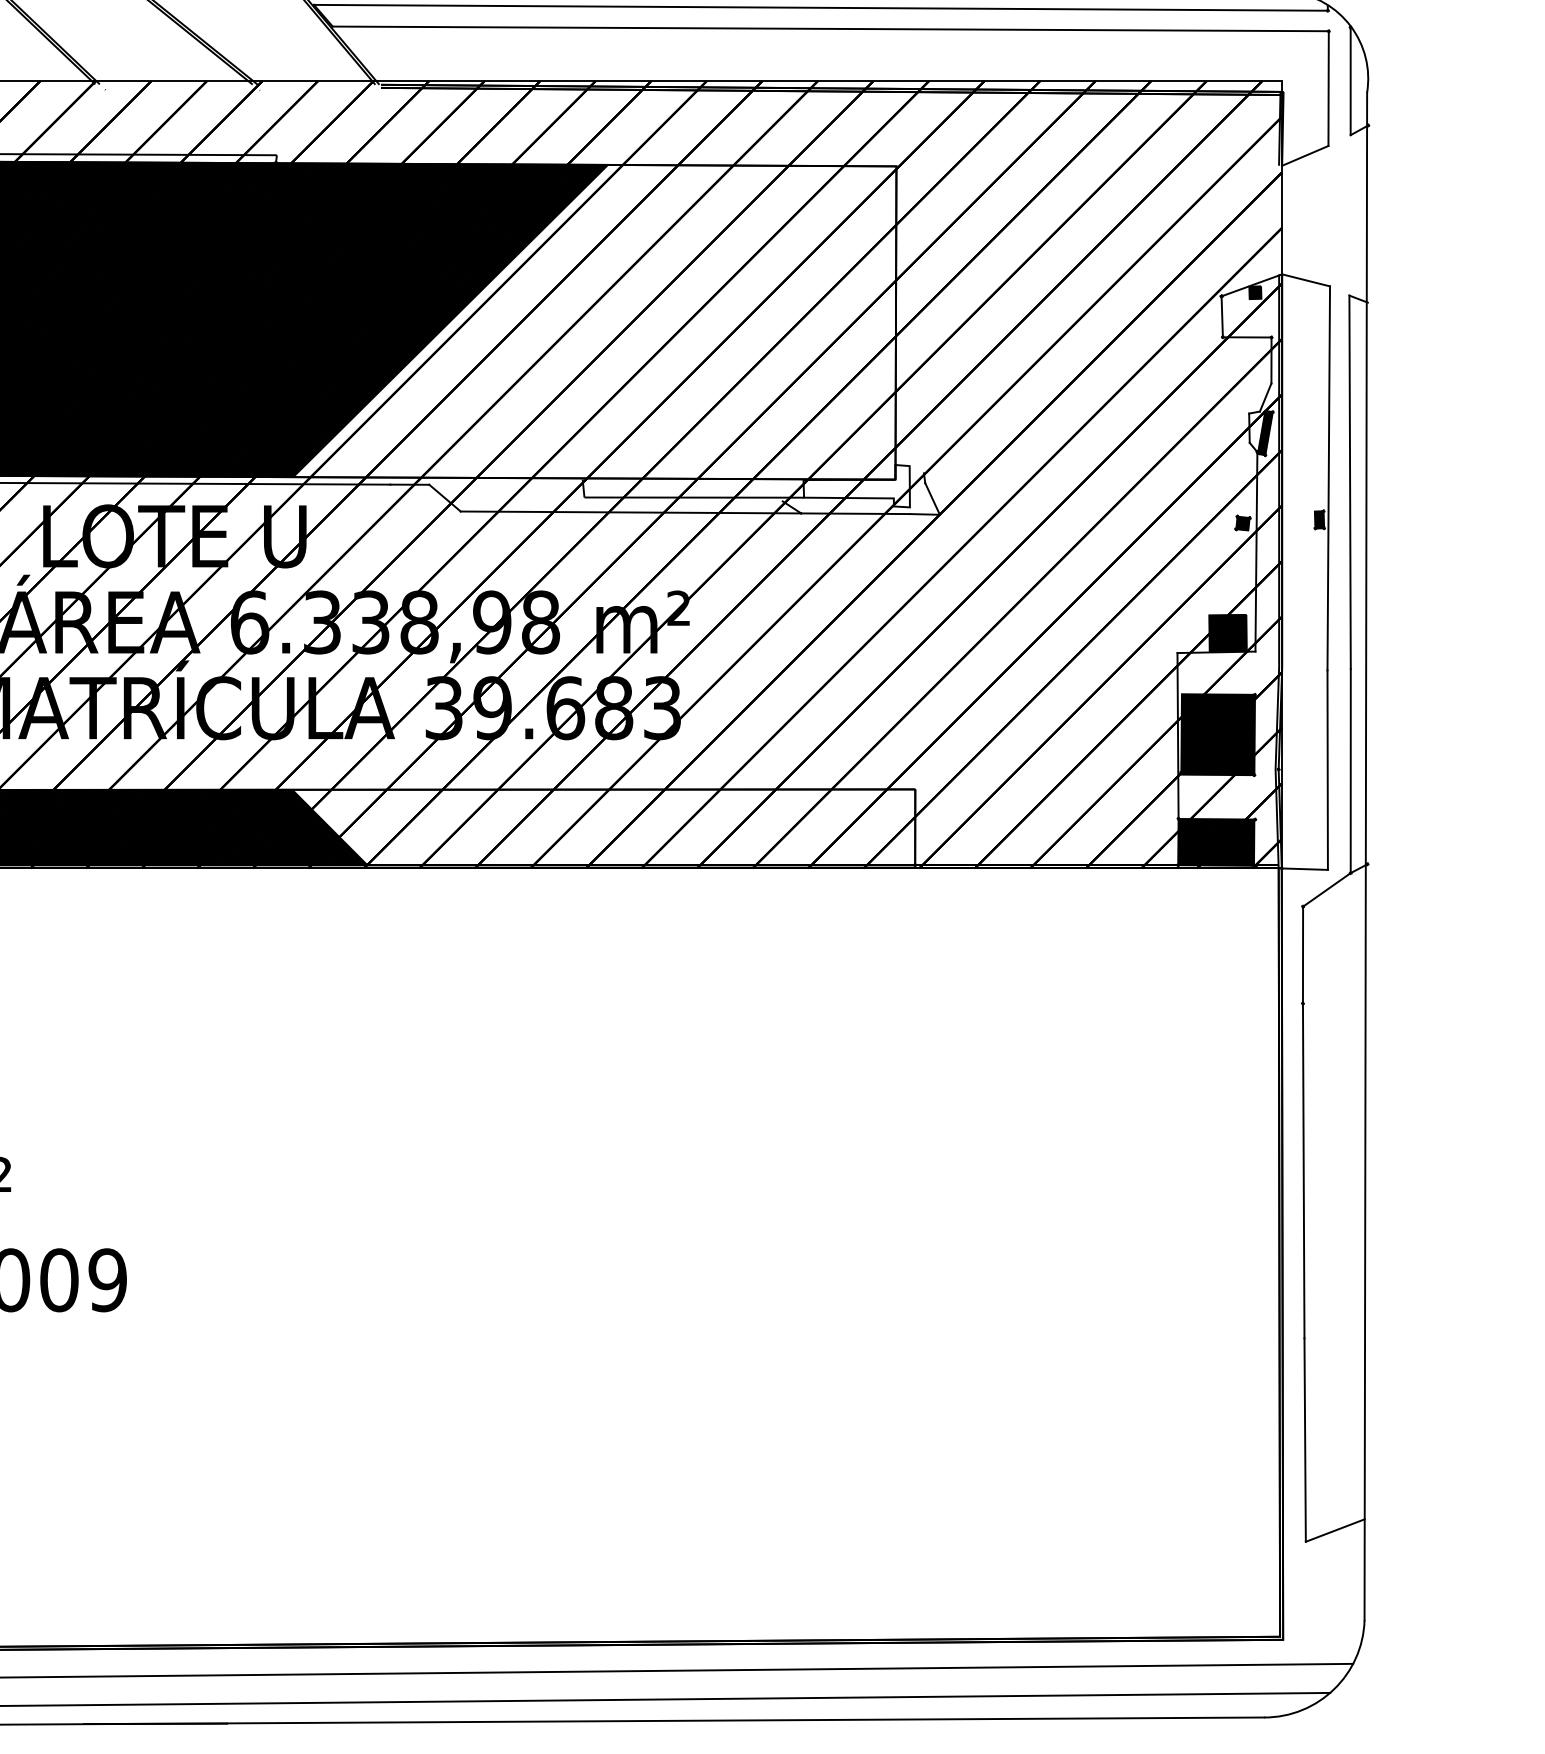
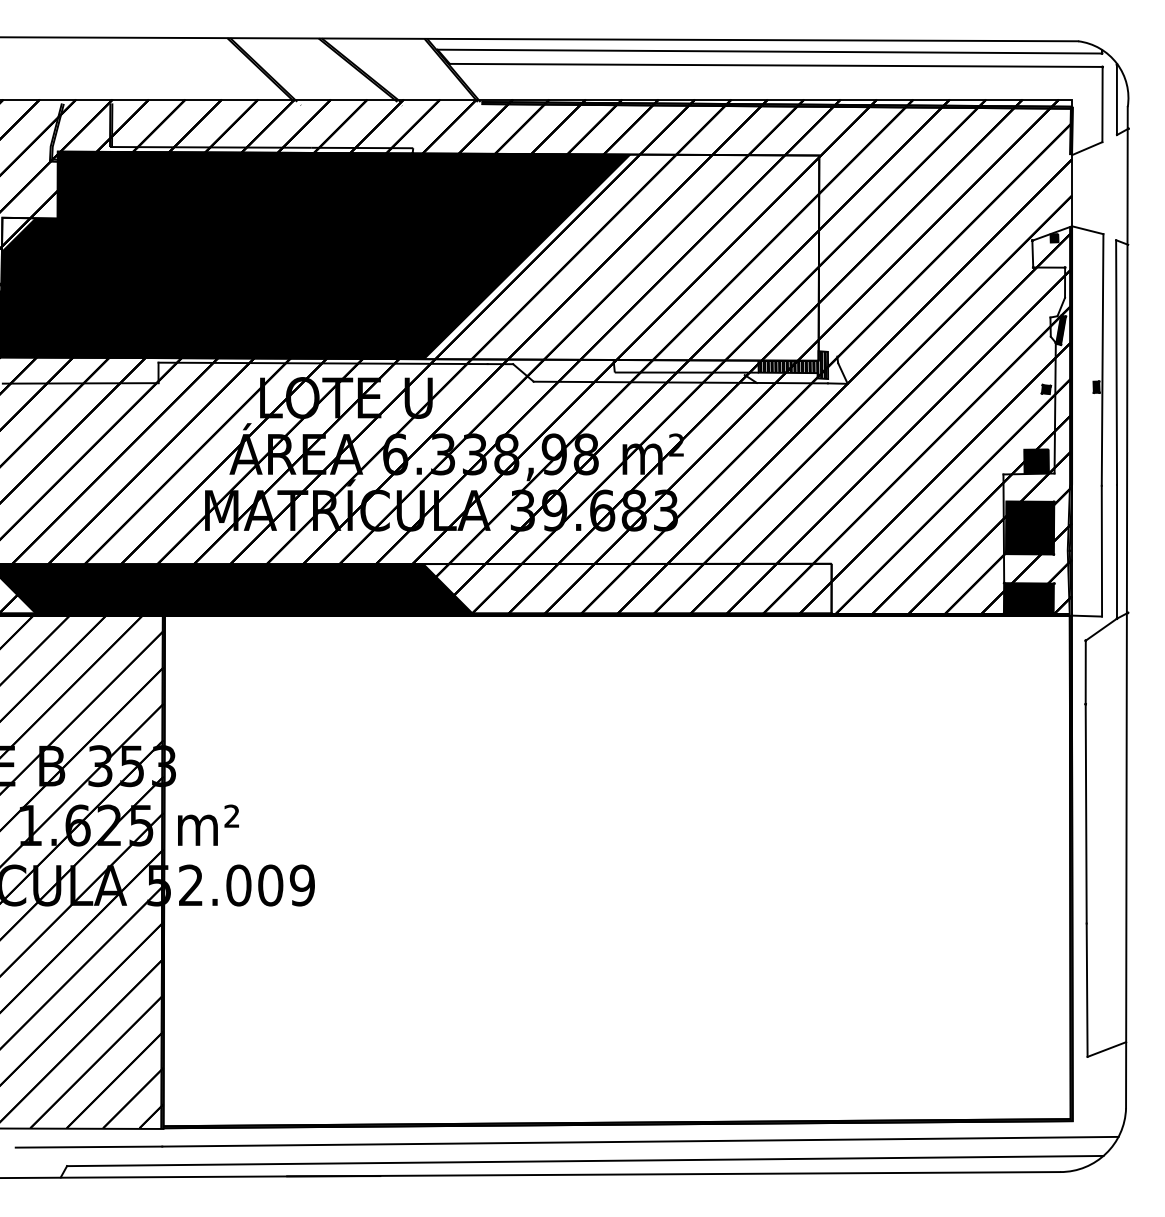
hatch: (857, 485) -> (793, 364), added

